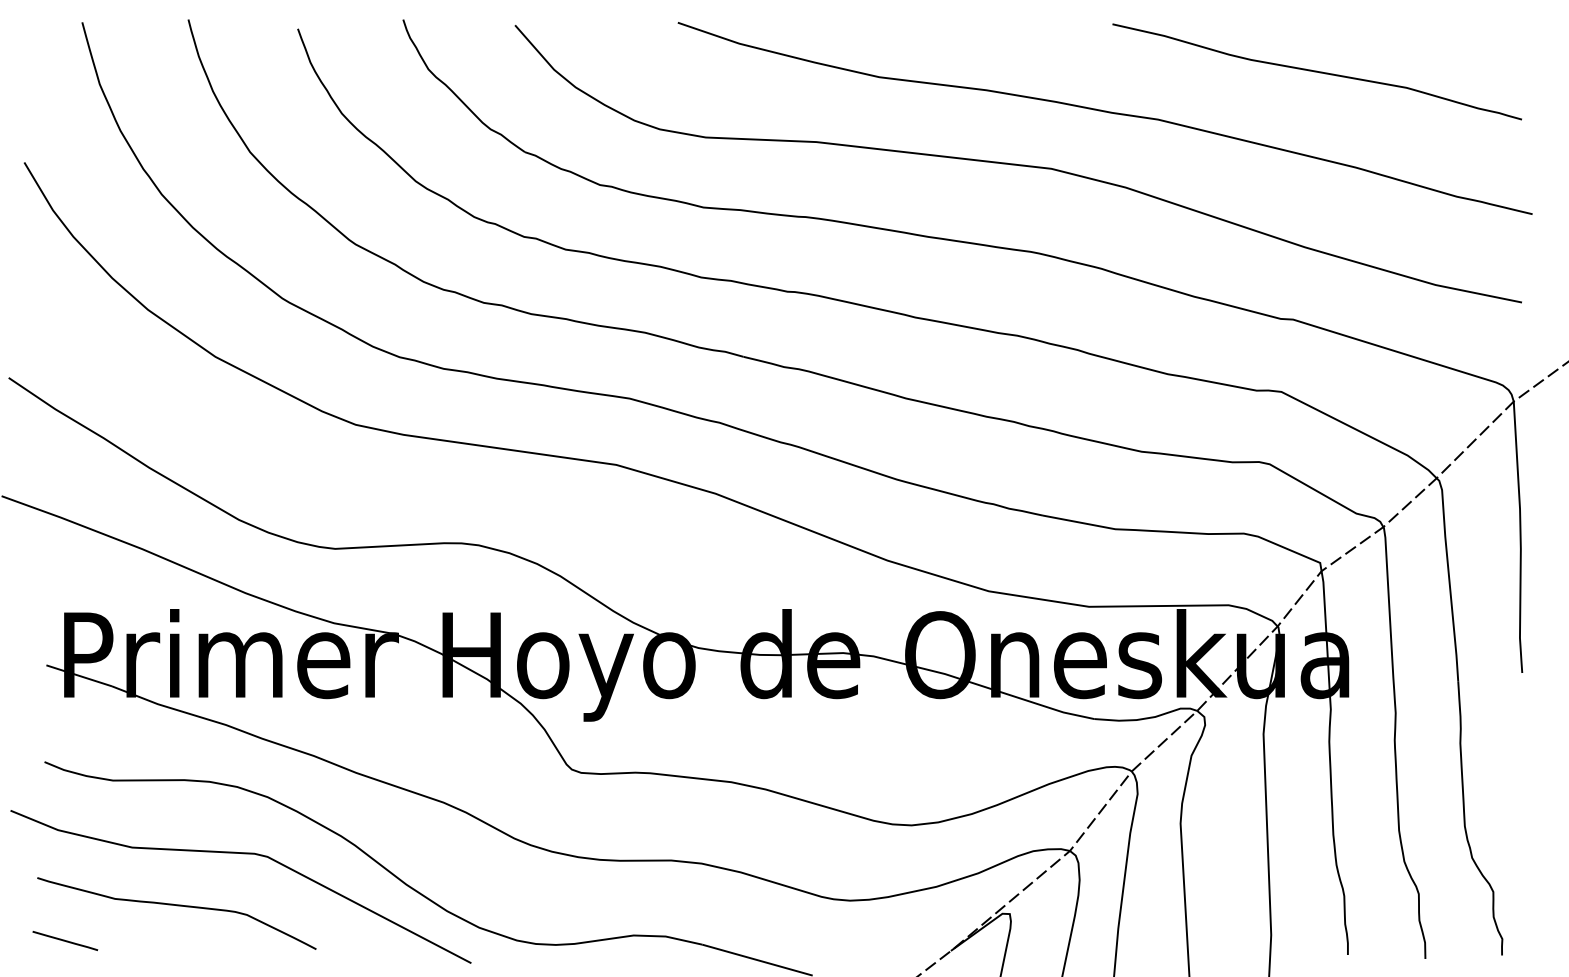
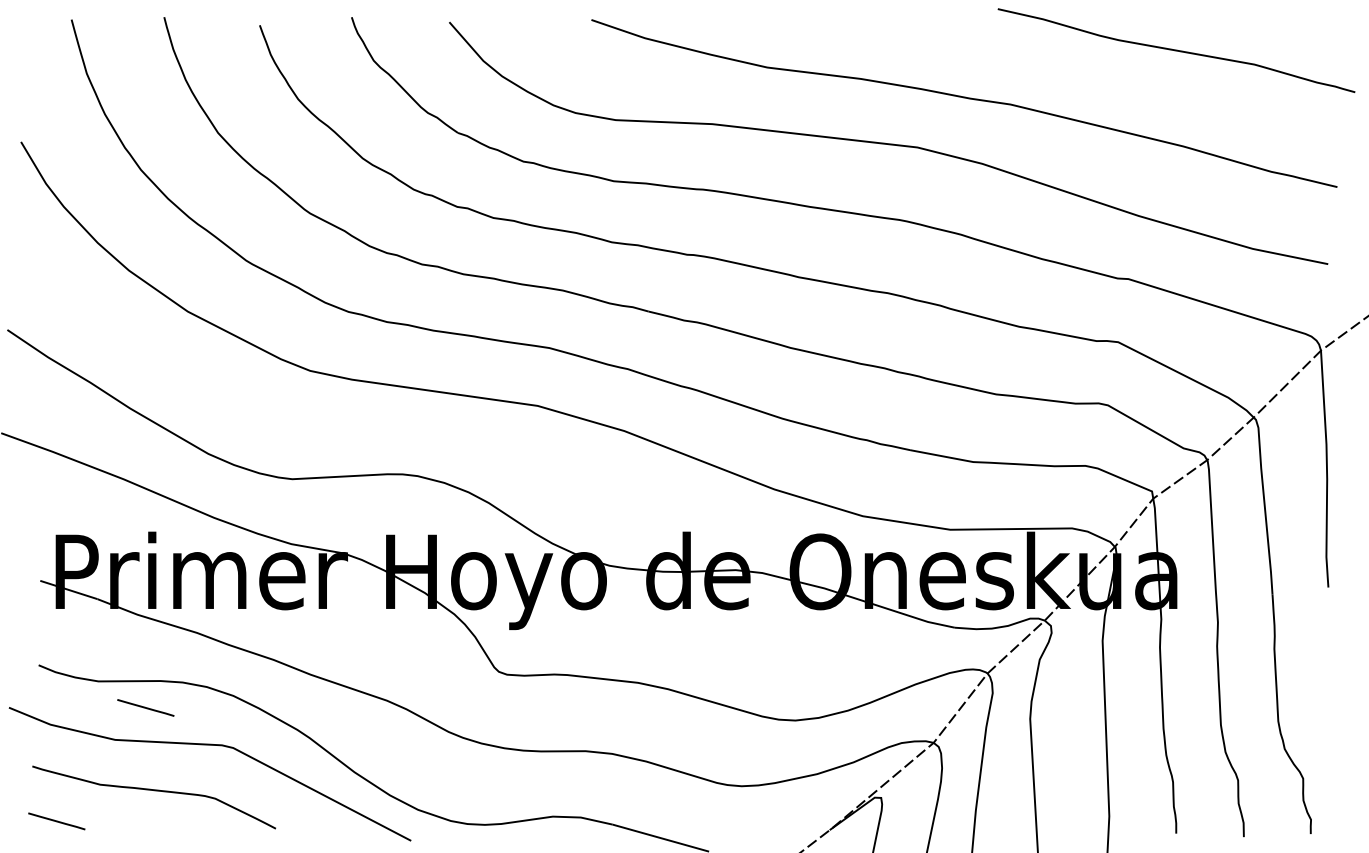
curve: (1316, 71) -> (1175, 50), moved
line: (167, 810) -> (145, 707), added

